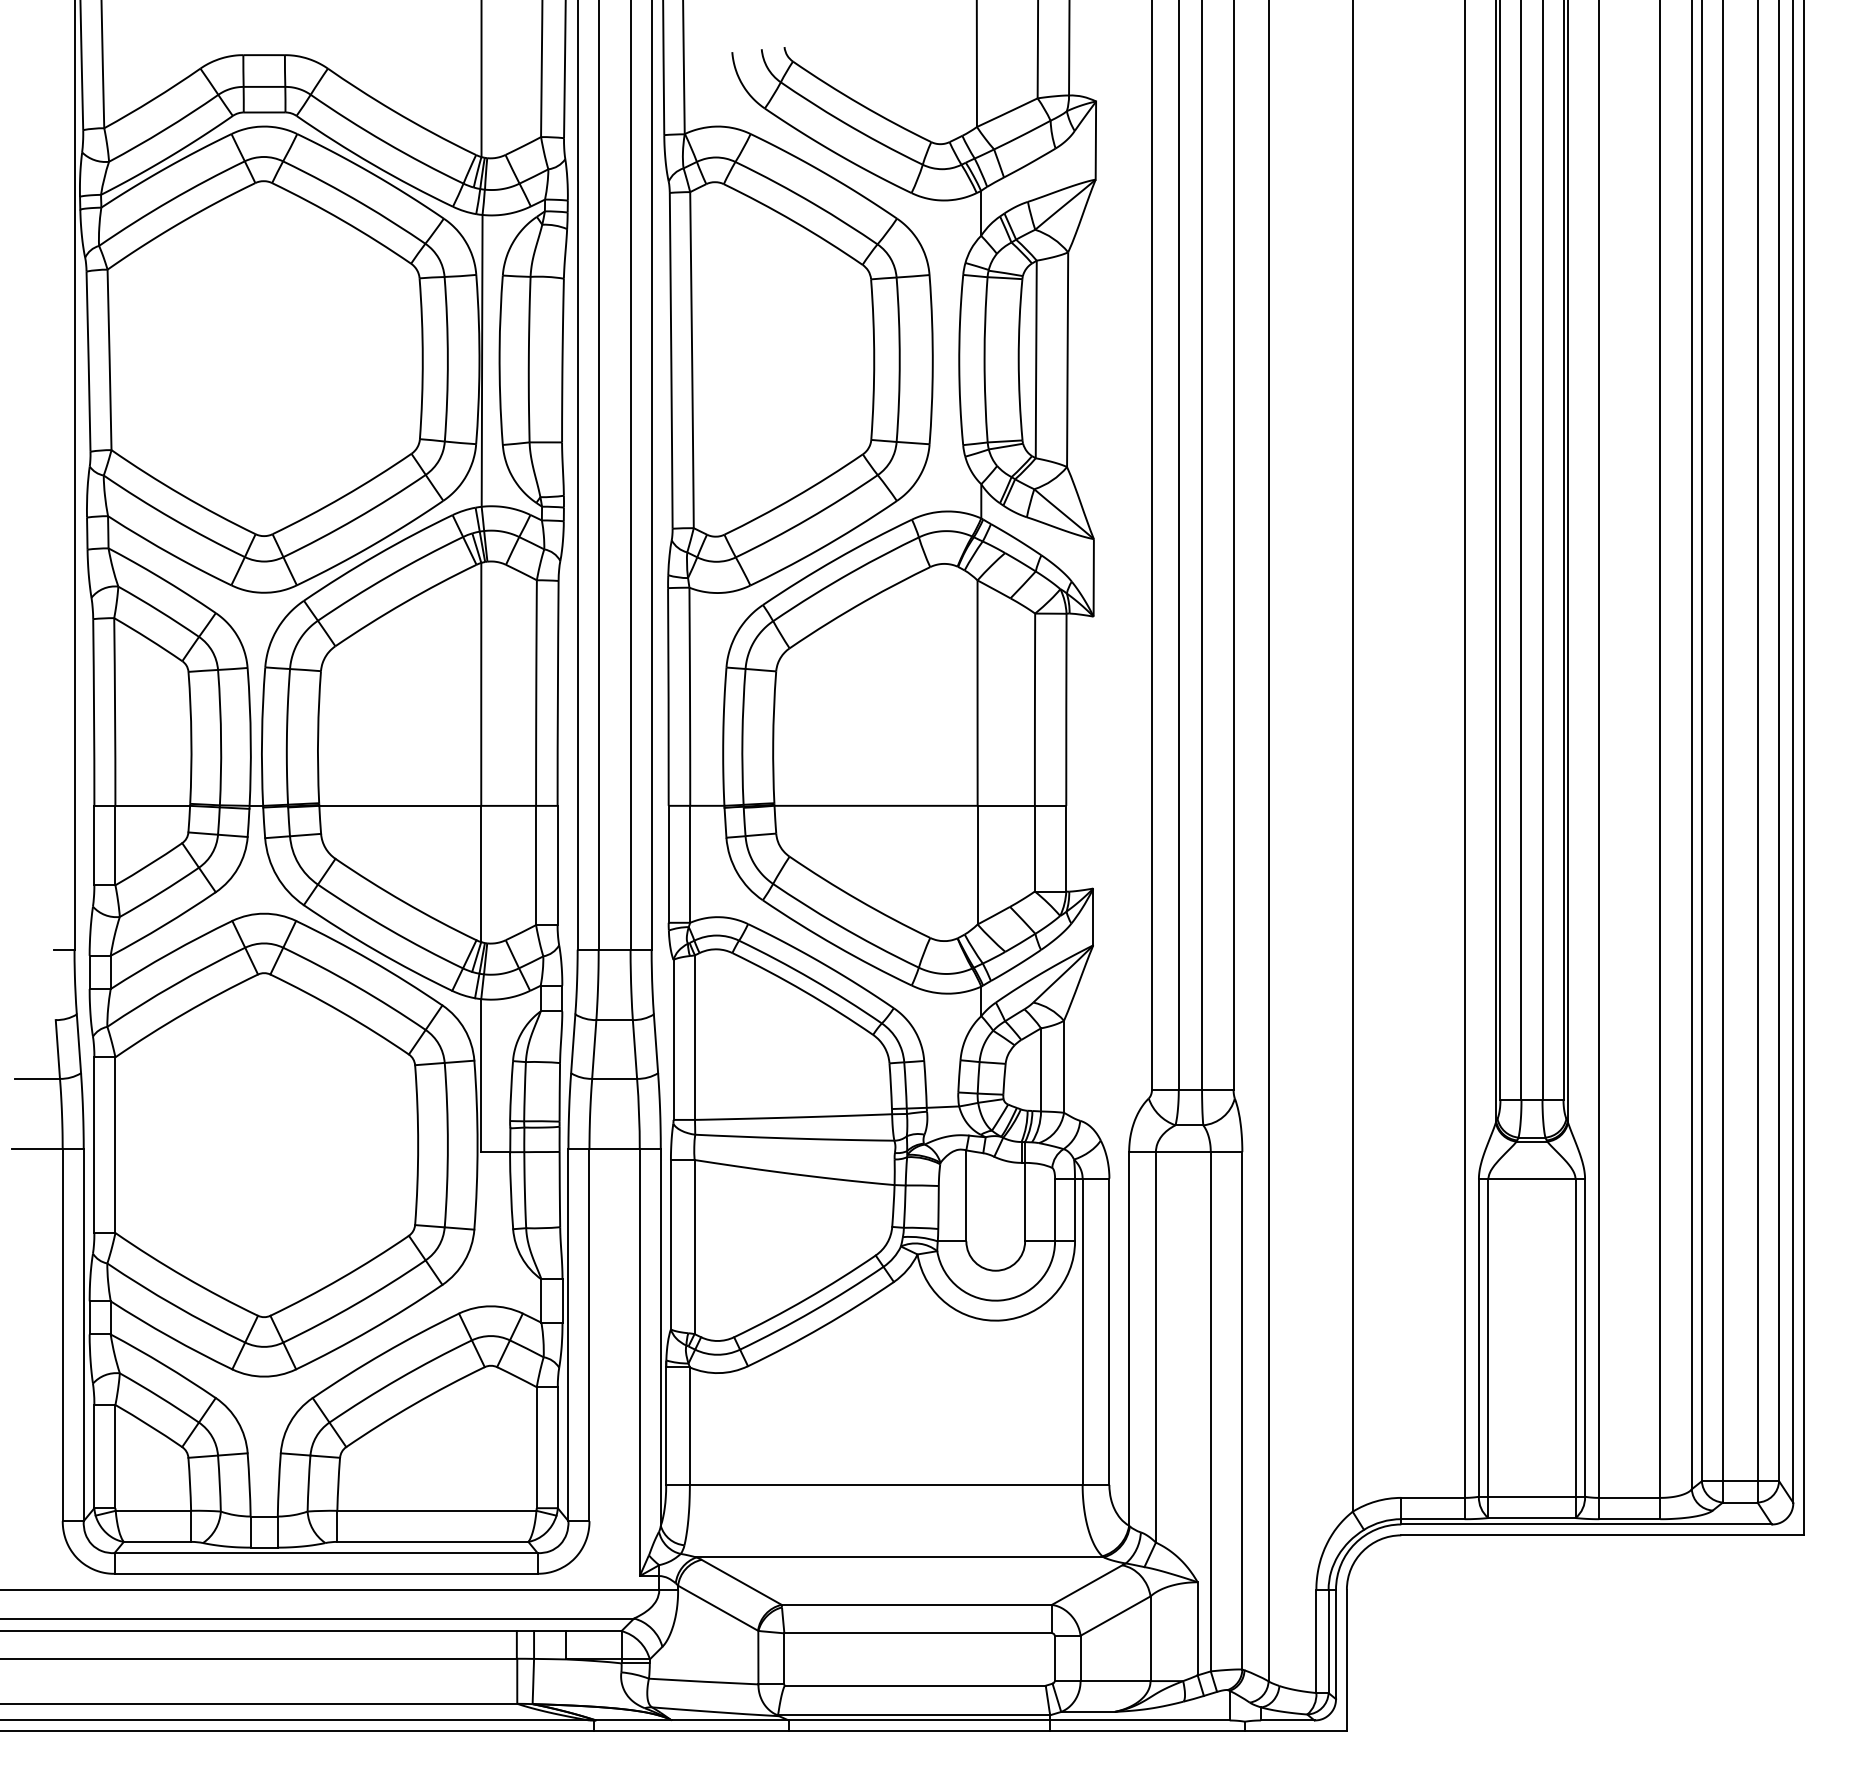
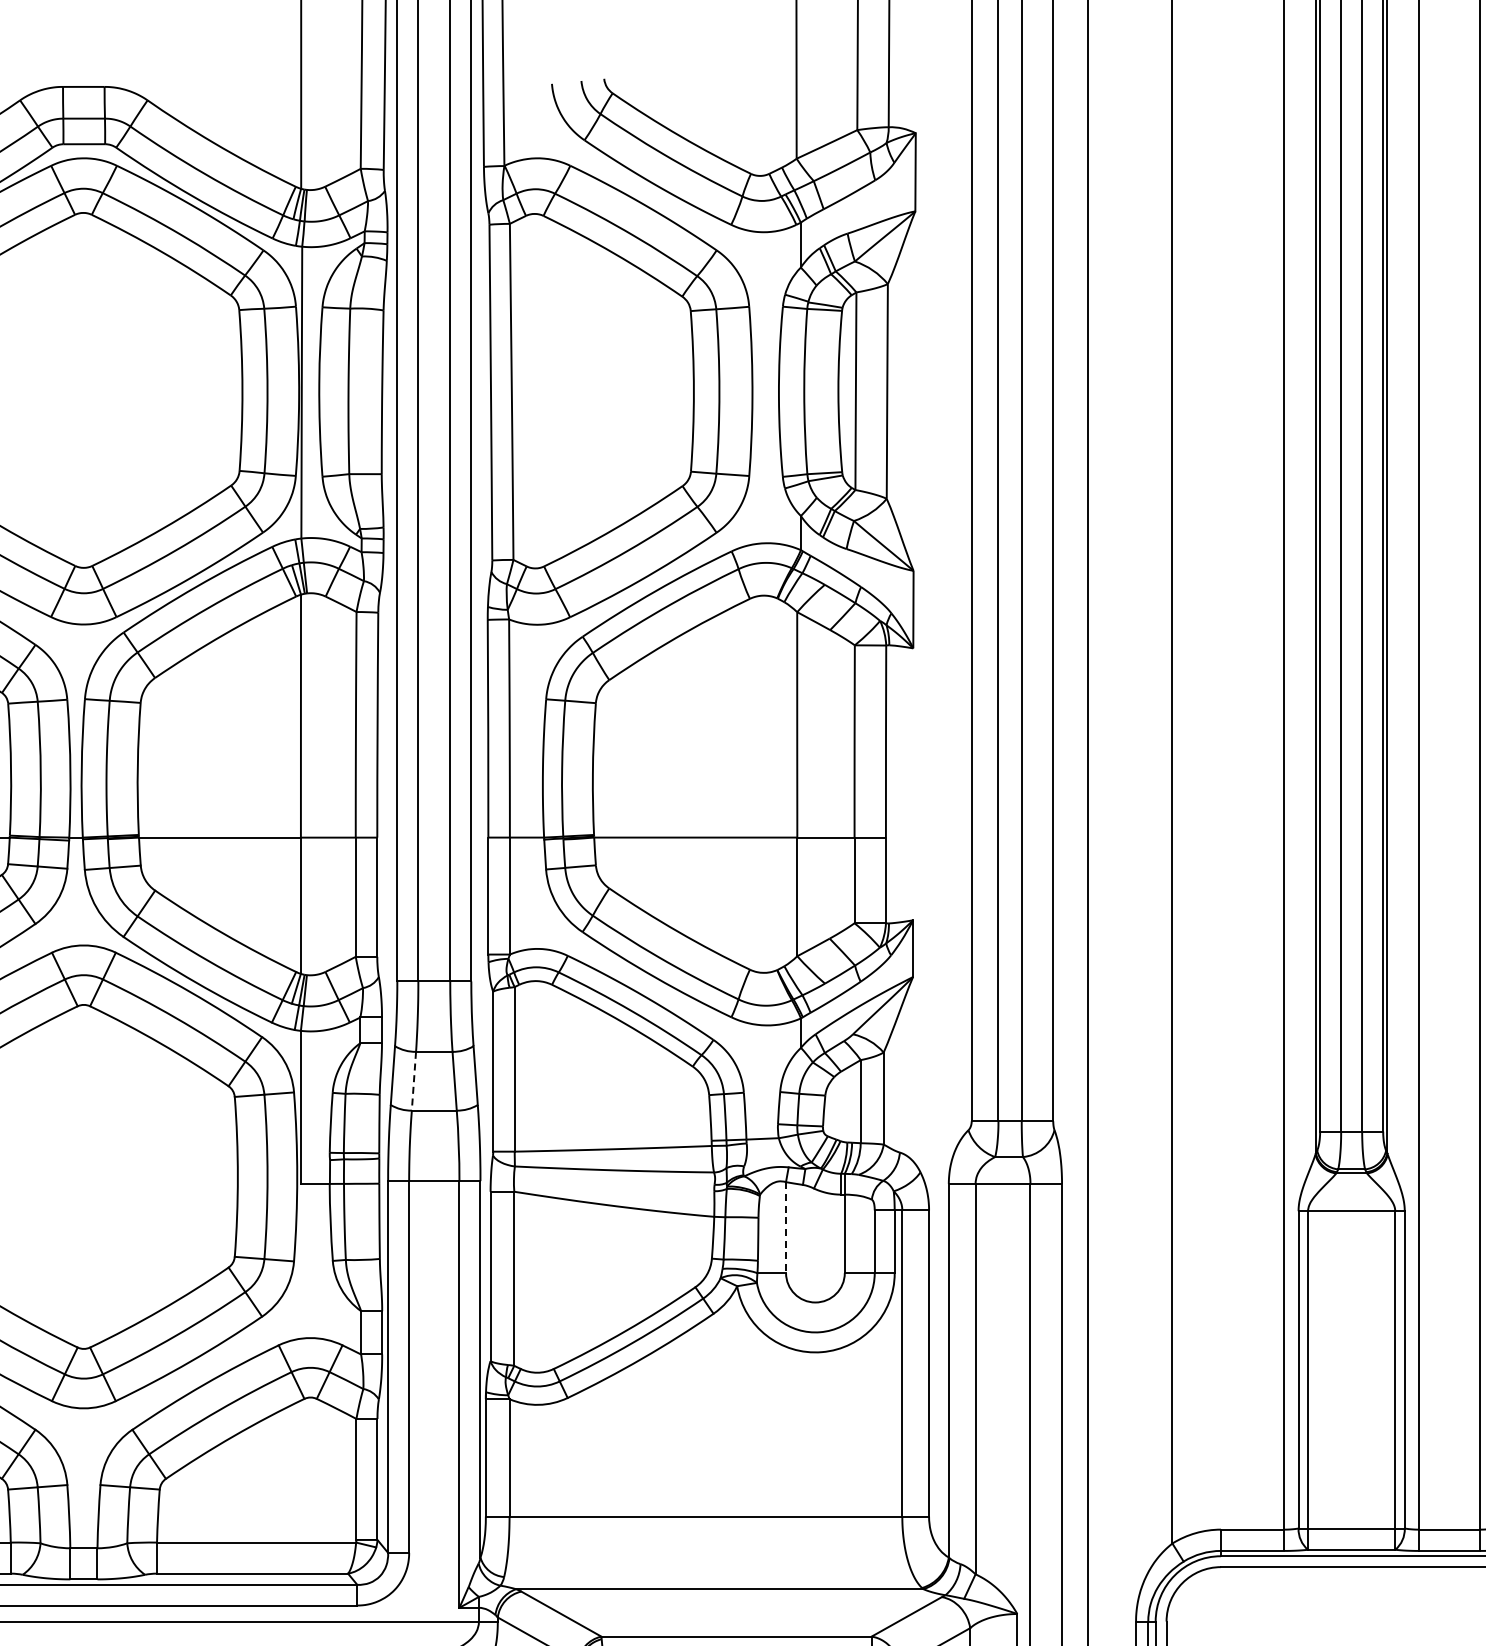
line: (594, 1050) -> (414, 1082), solid -> dashed
line: (966, 1196) -> (786, 1228), solid -> dashed

